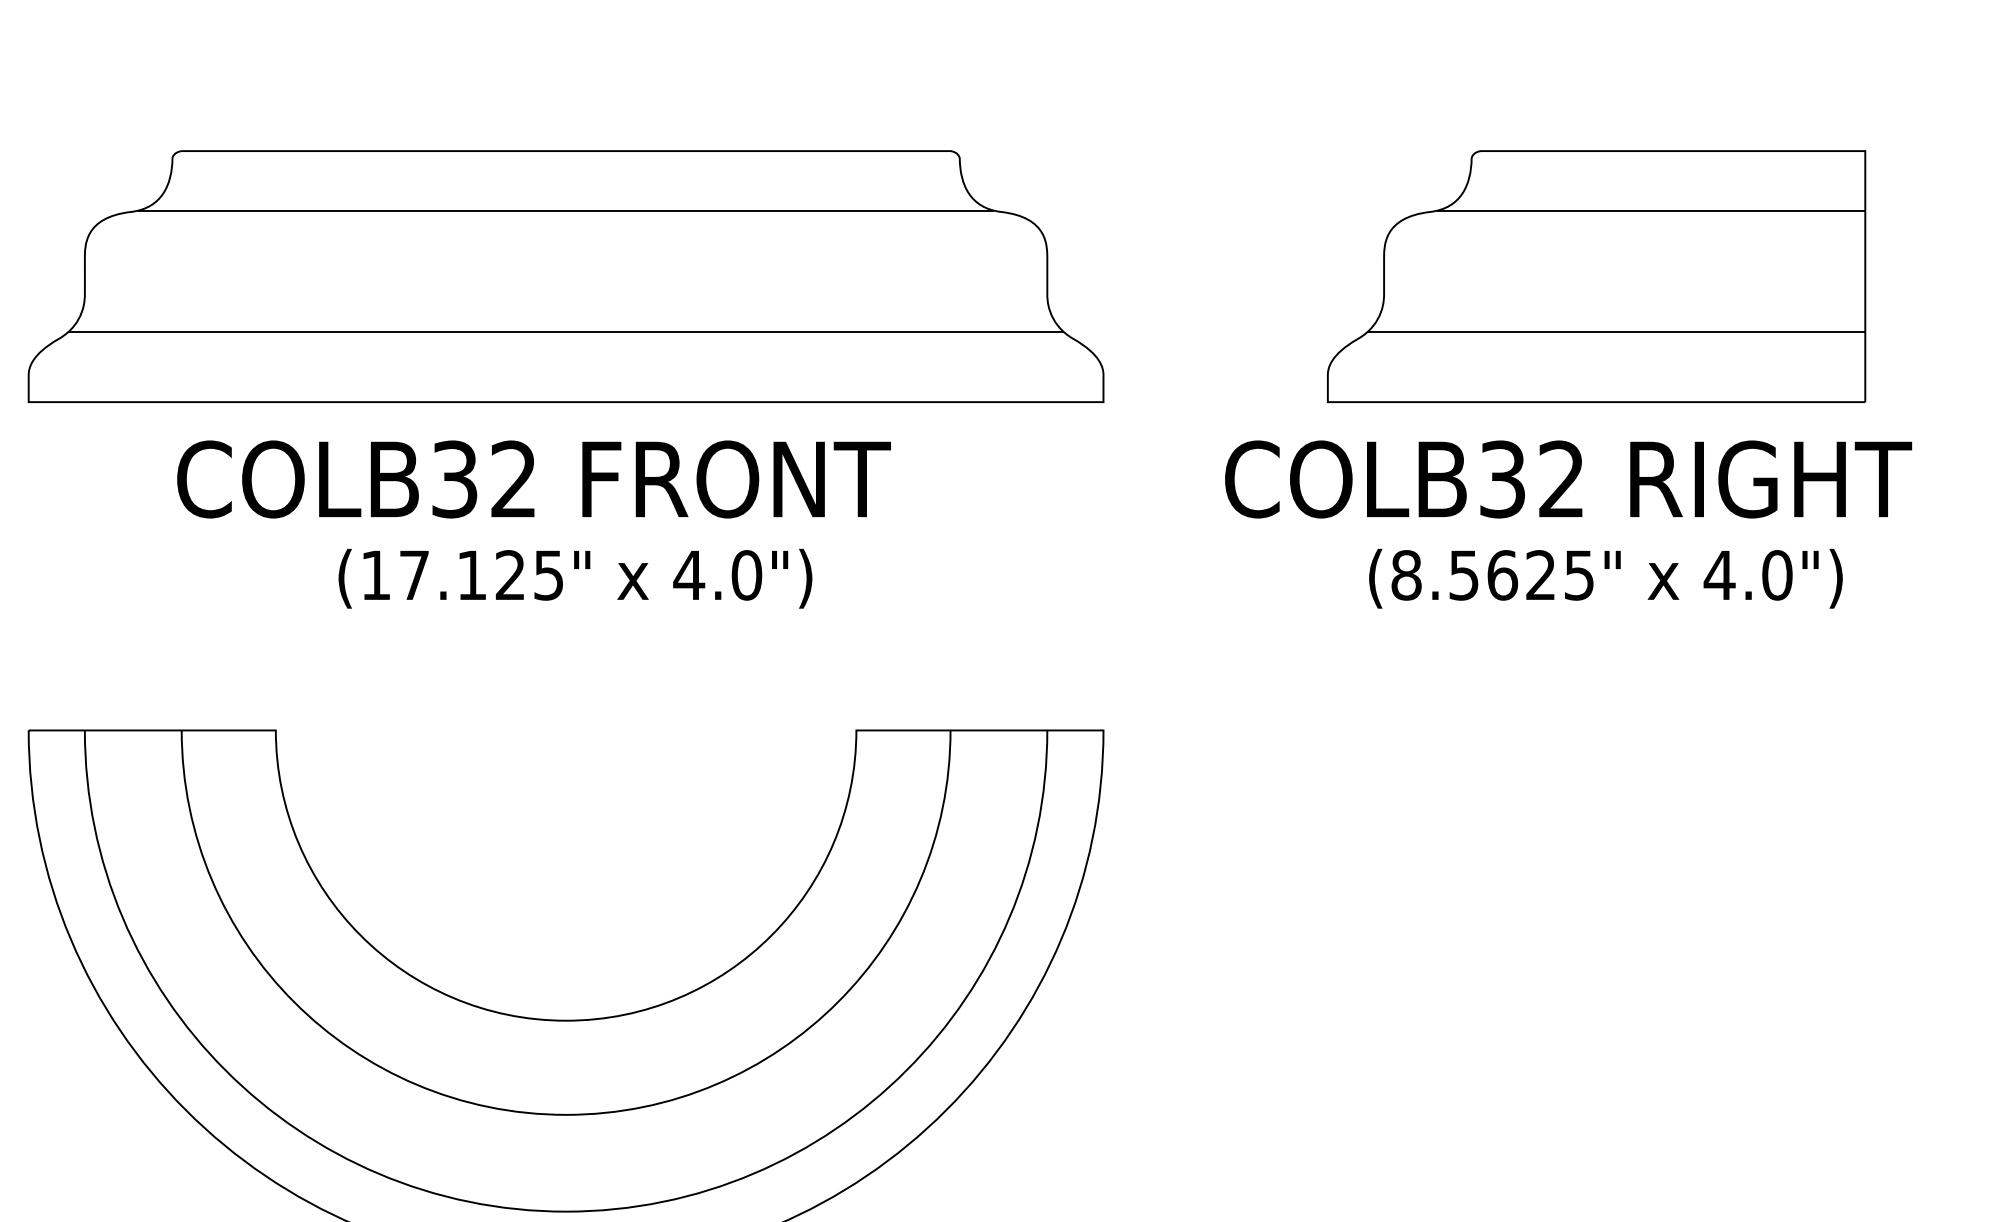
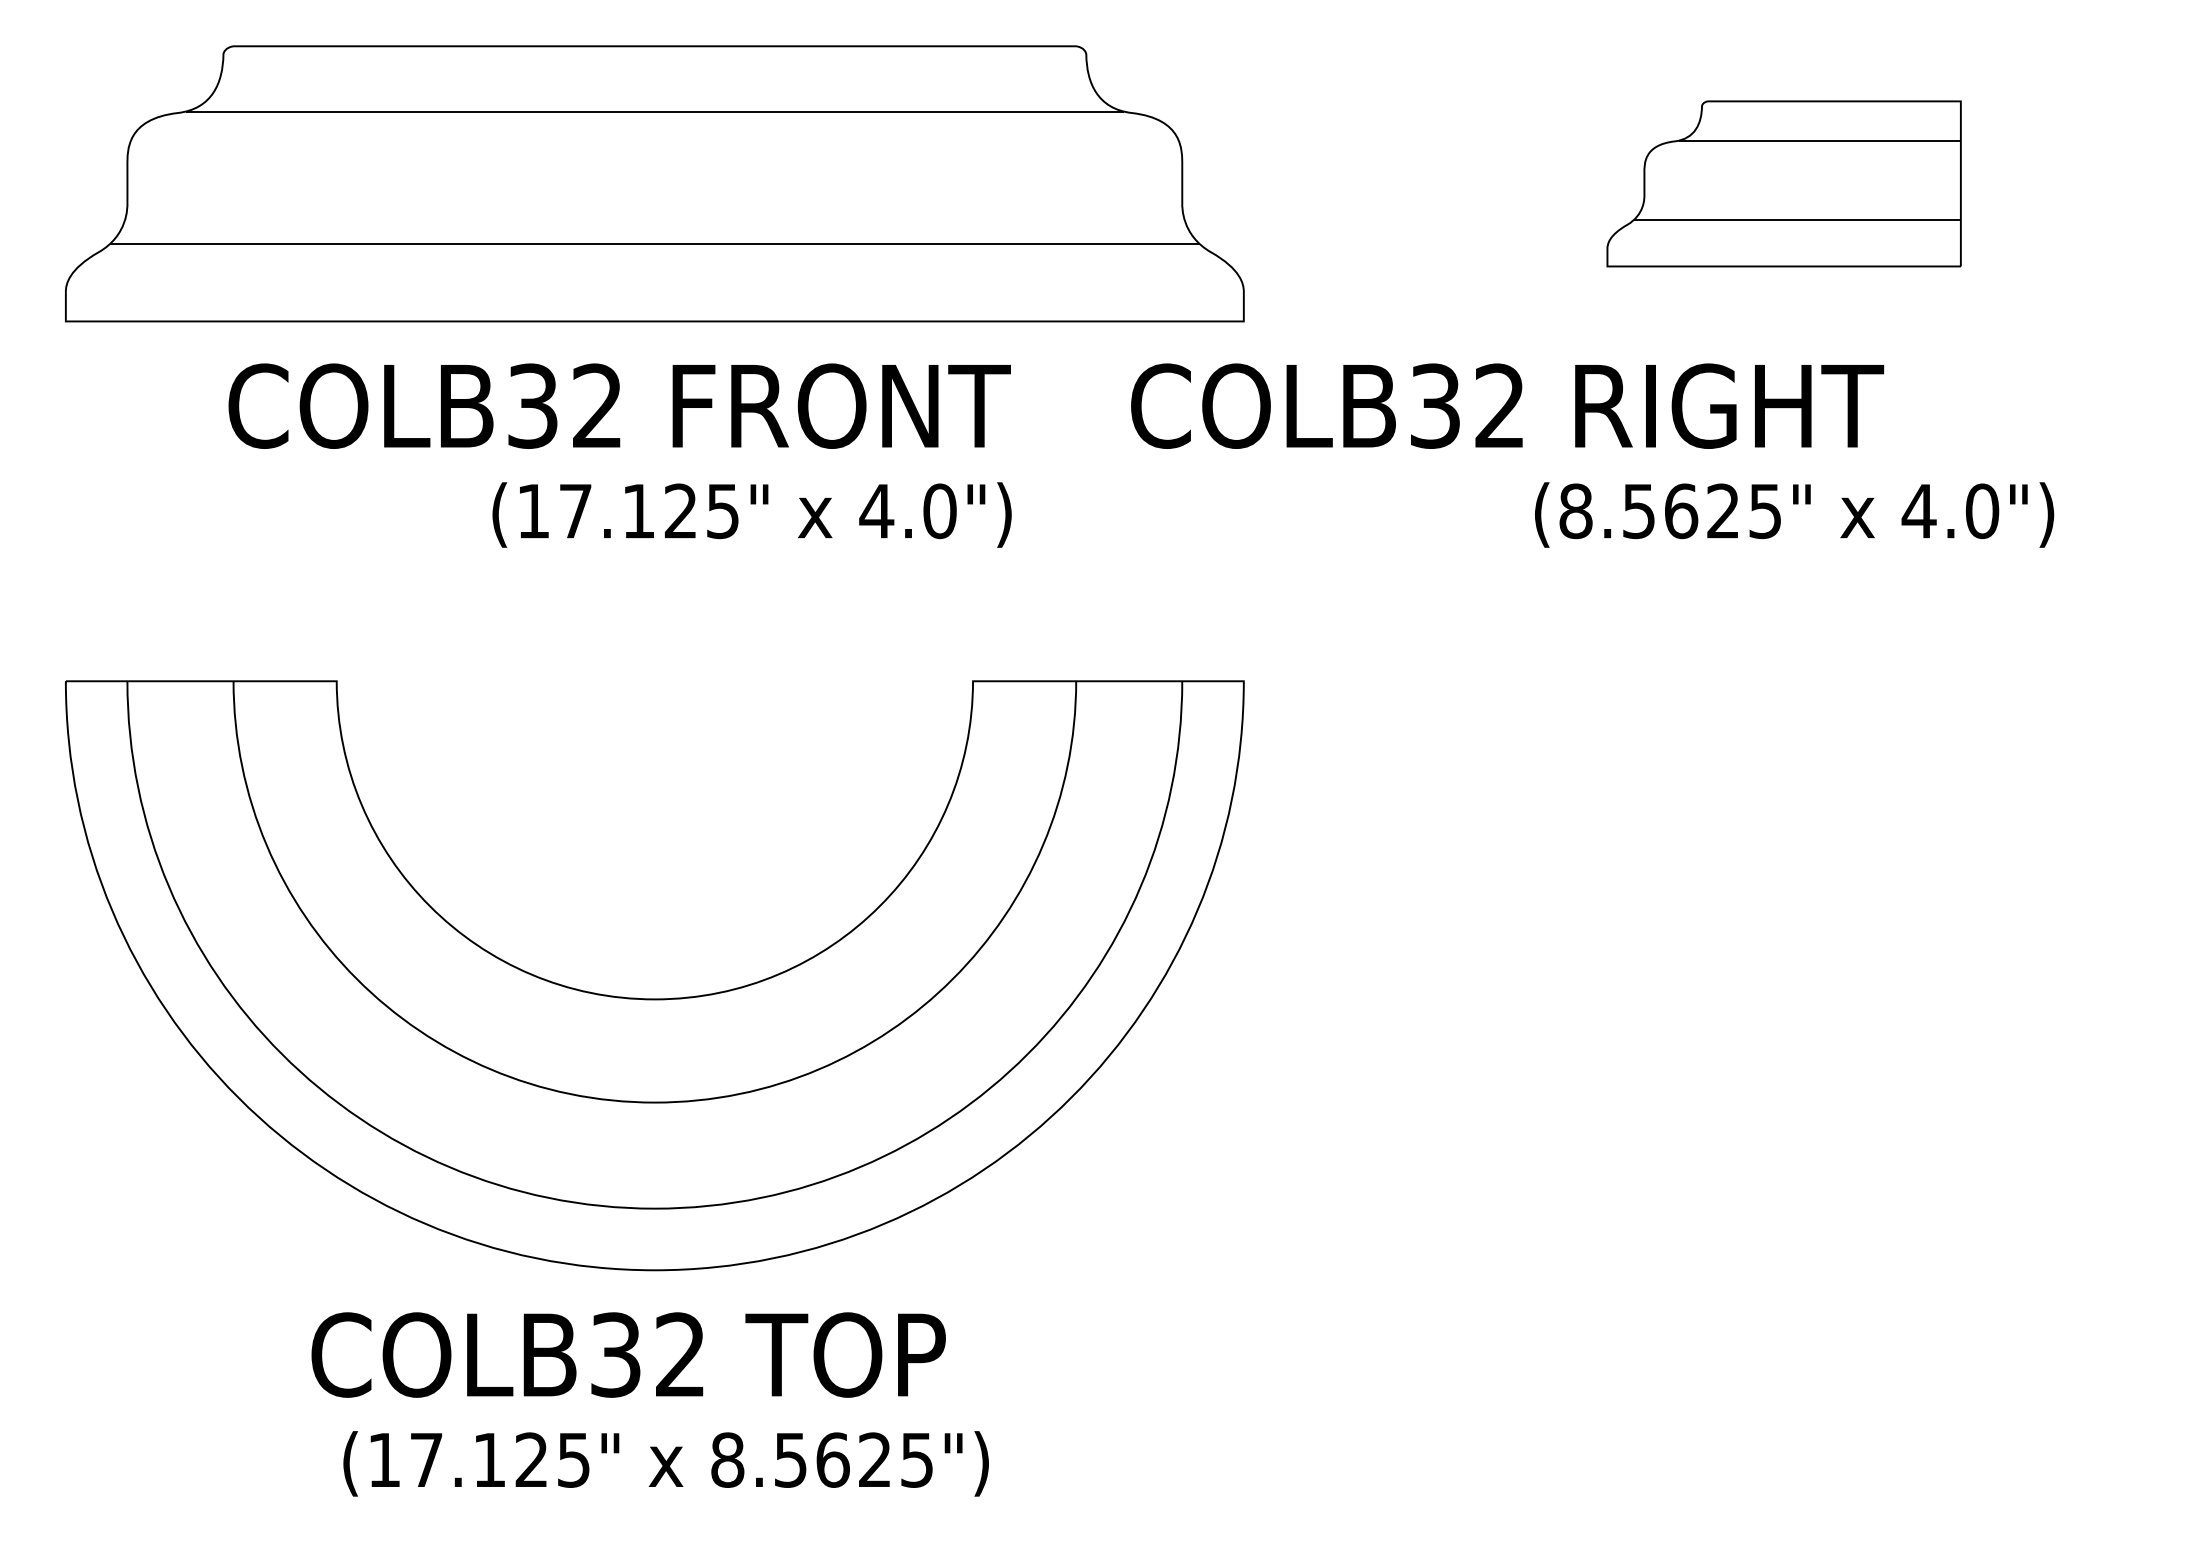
part: (1595, 276) -> (1783, 183), size x0.6
text: (1568, 478) -> (1507, 405), moved
text: (574, 578) -> (751, 514), moved

